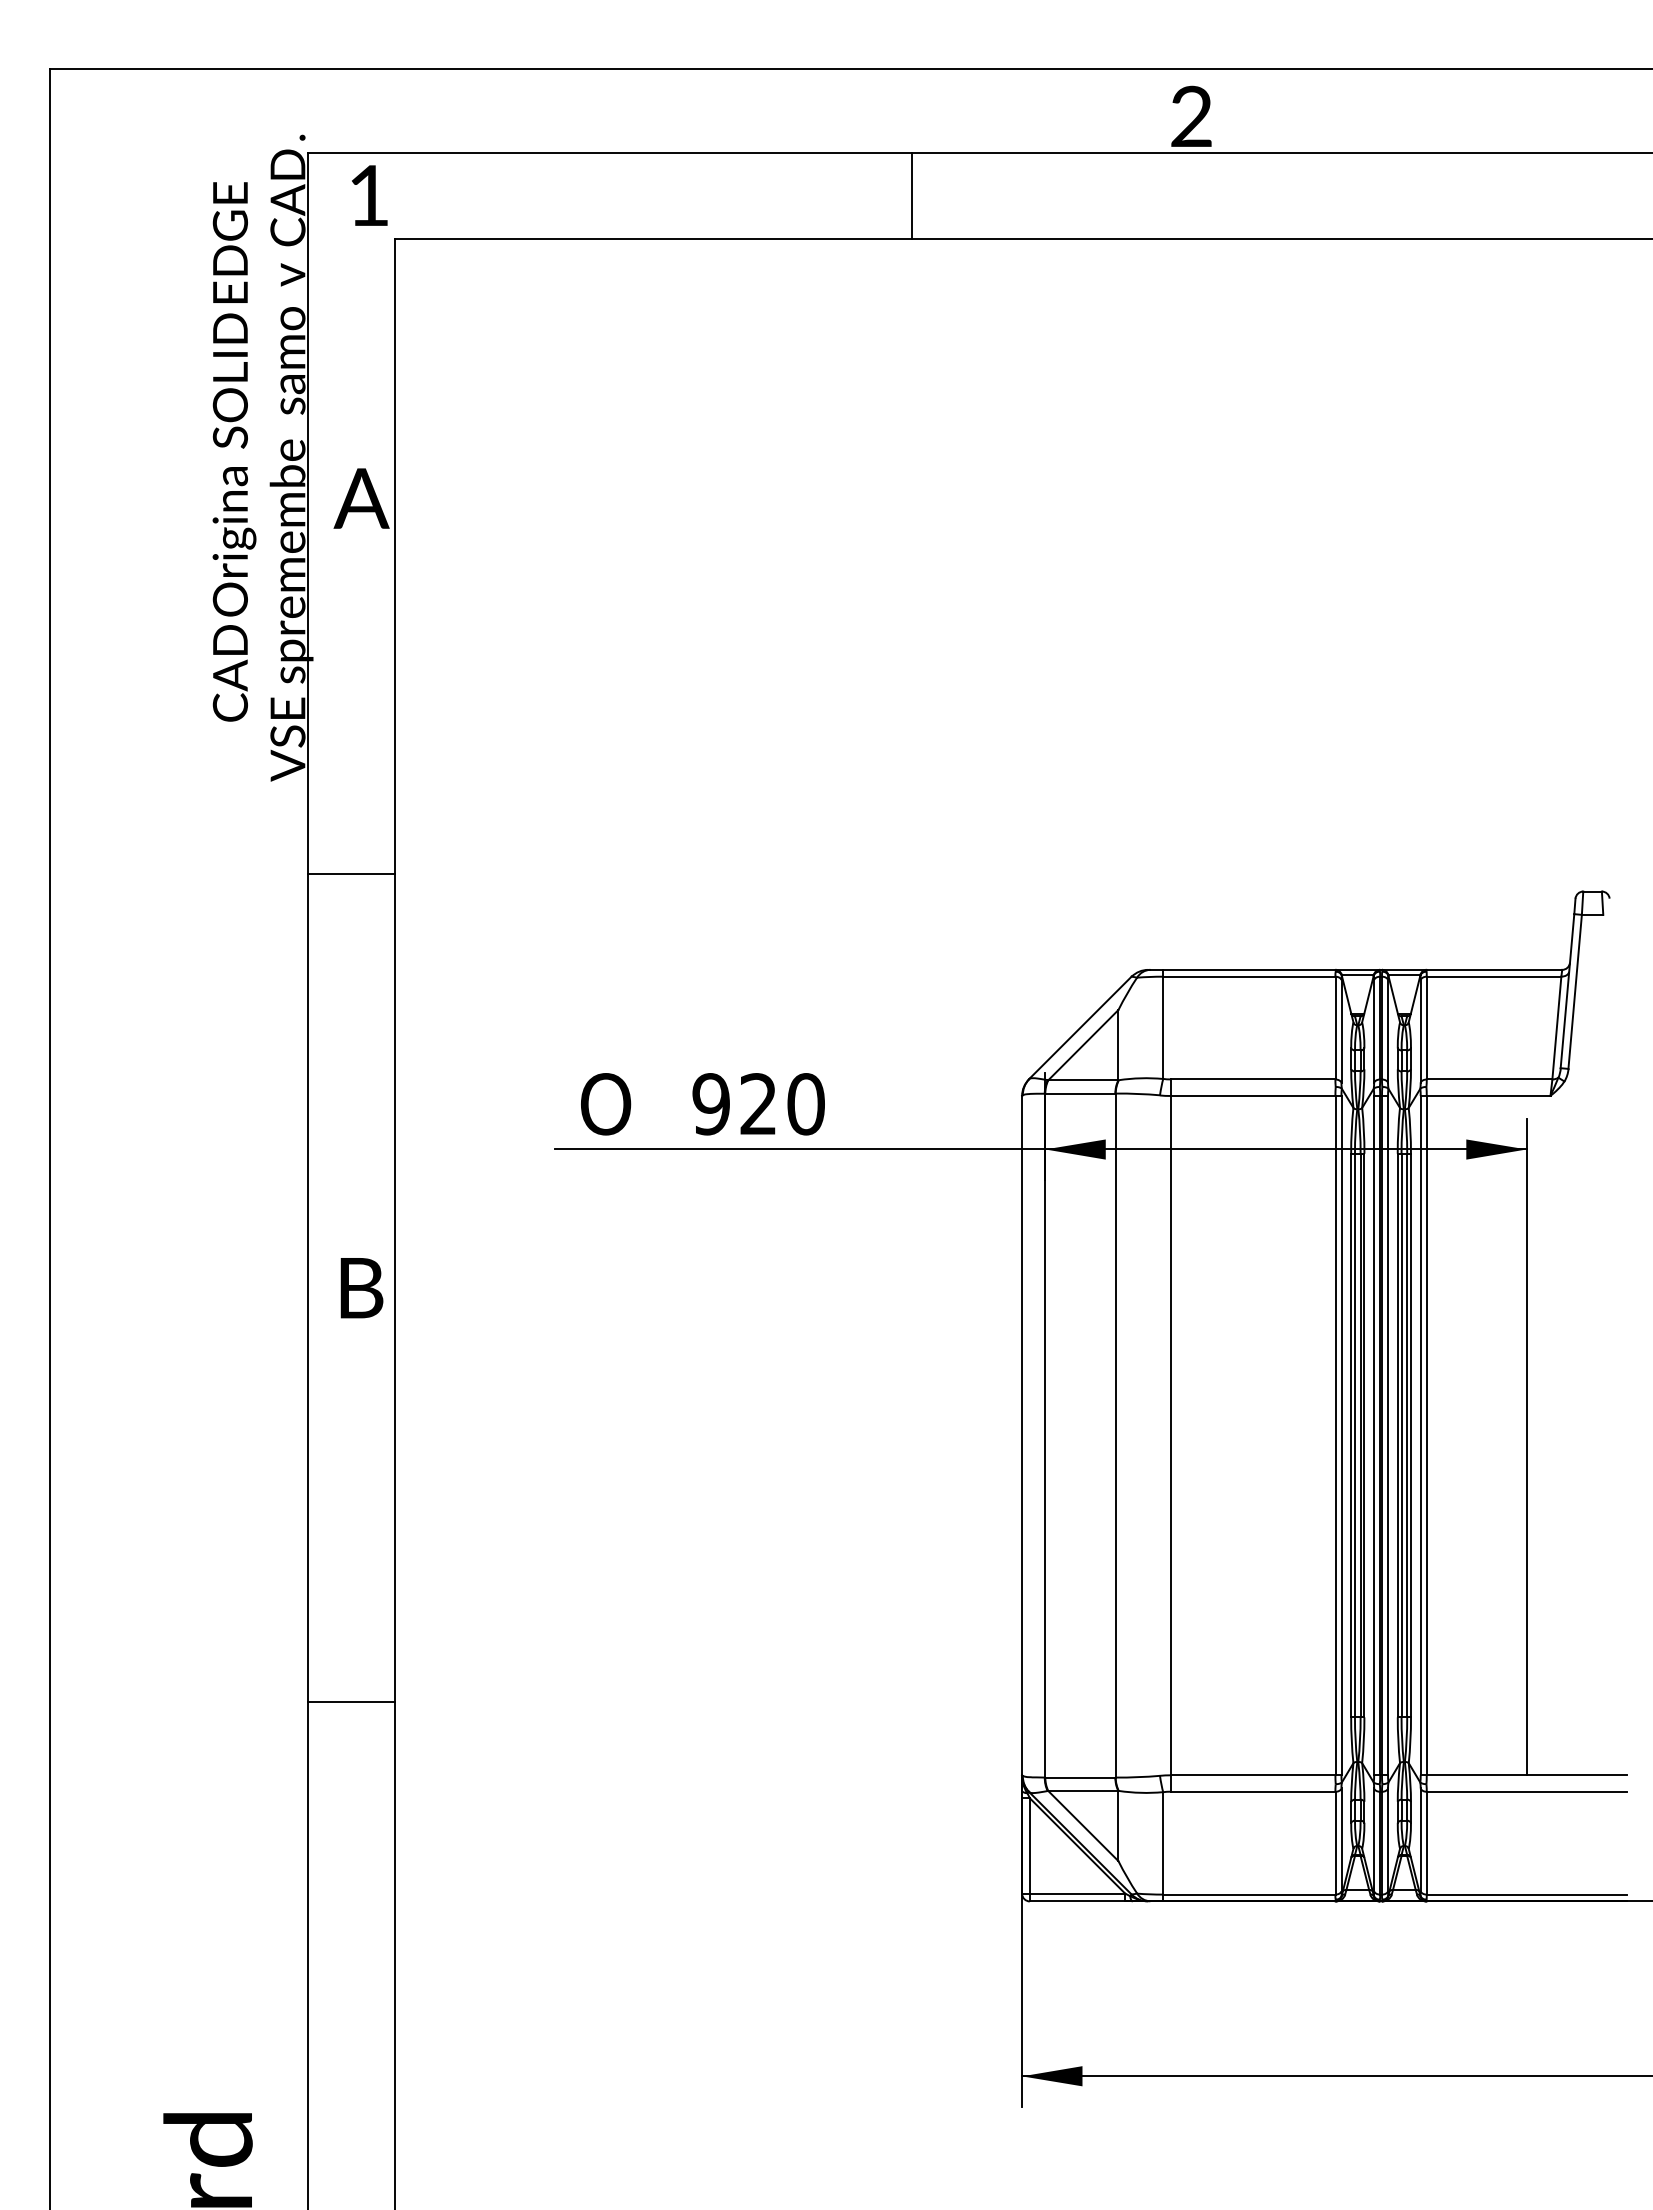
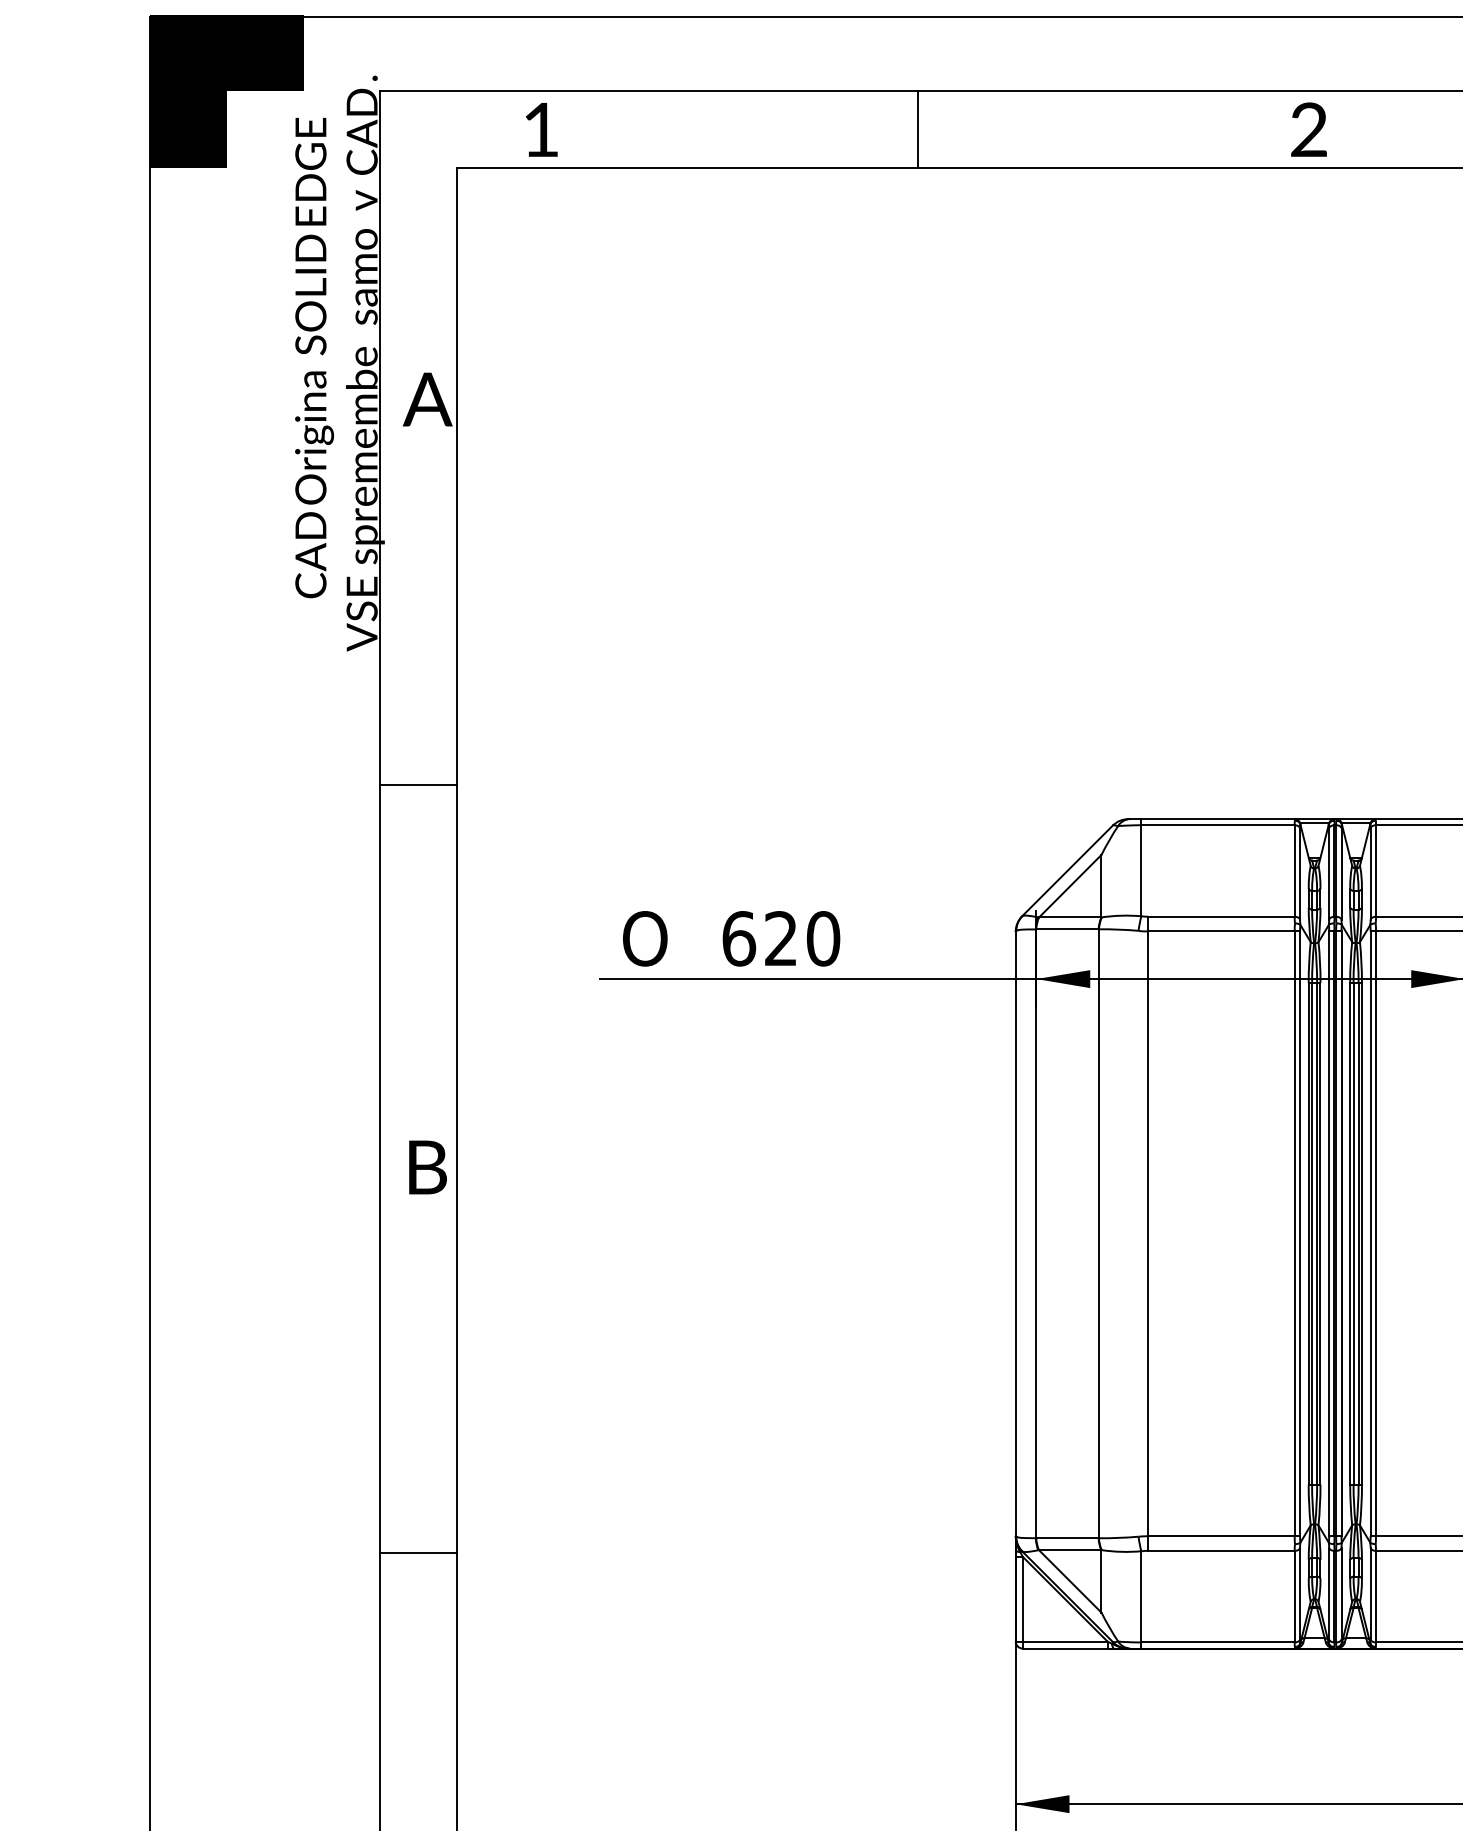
text: (1191, 115) -> (1309, 128), moved
fill: (135, 152) -> (226, 91), added
text: (369, 195) -> (541, 129), moved
line: (351, 873) -> (418, 784), moved
text: (711, 1104) -> (739, 939), 920 -> 620
text: (361, 1288) -> (427, 1167), moved
line: (351, 1702) -> (418, 1553), moved

